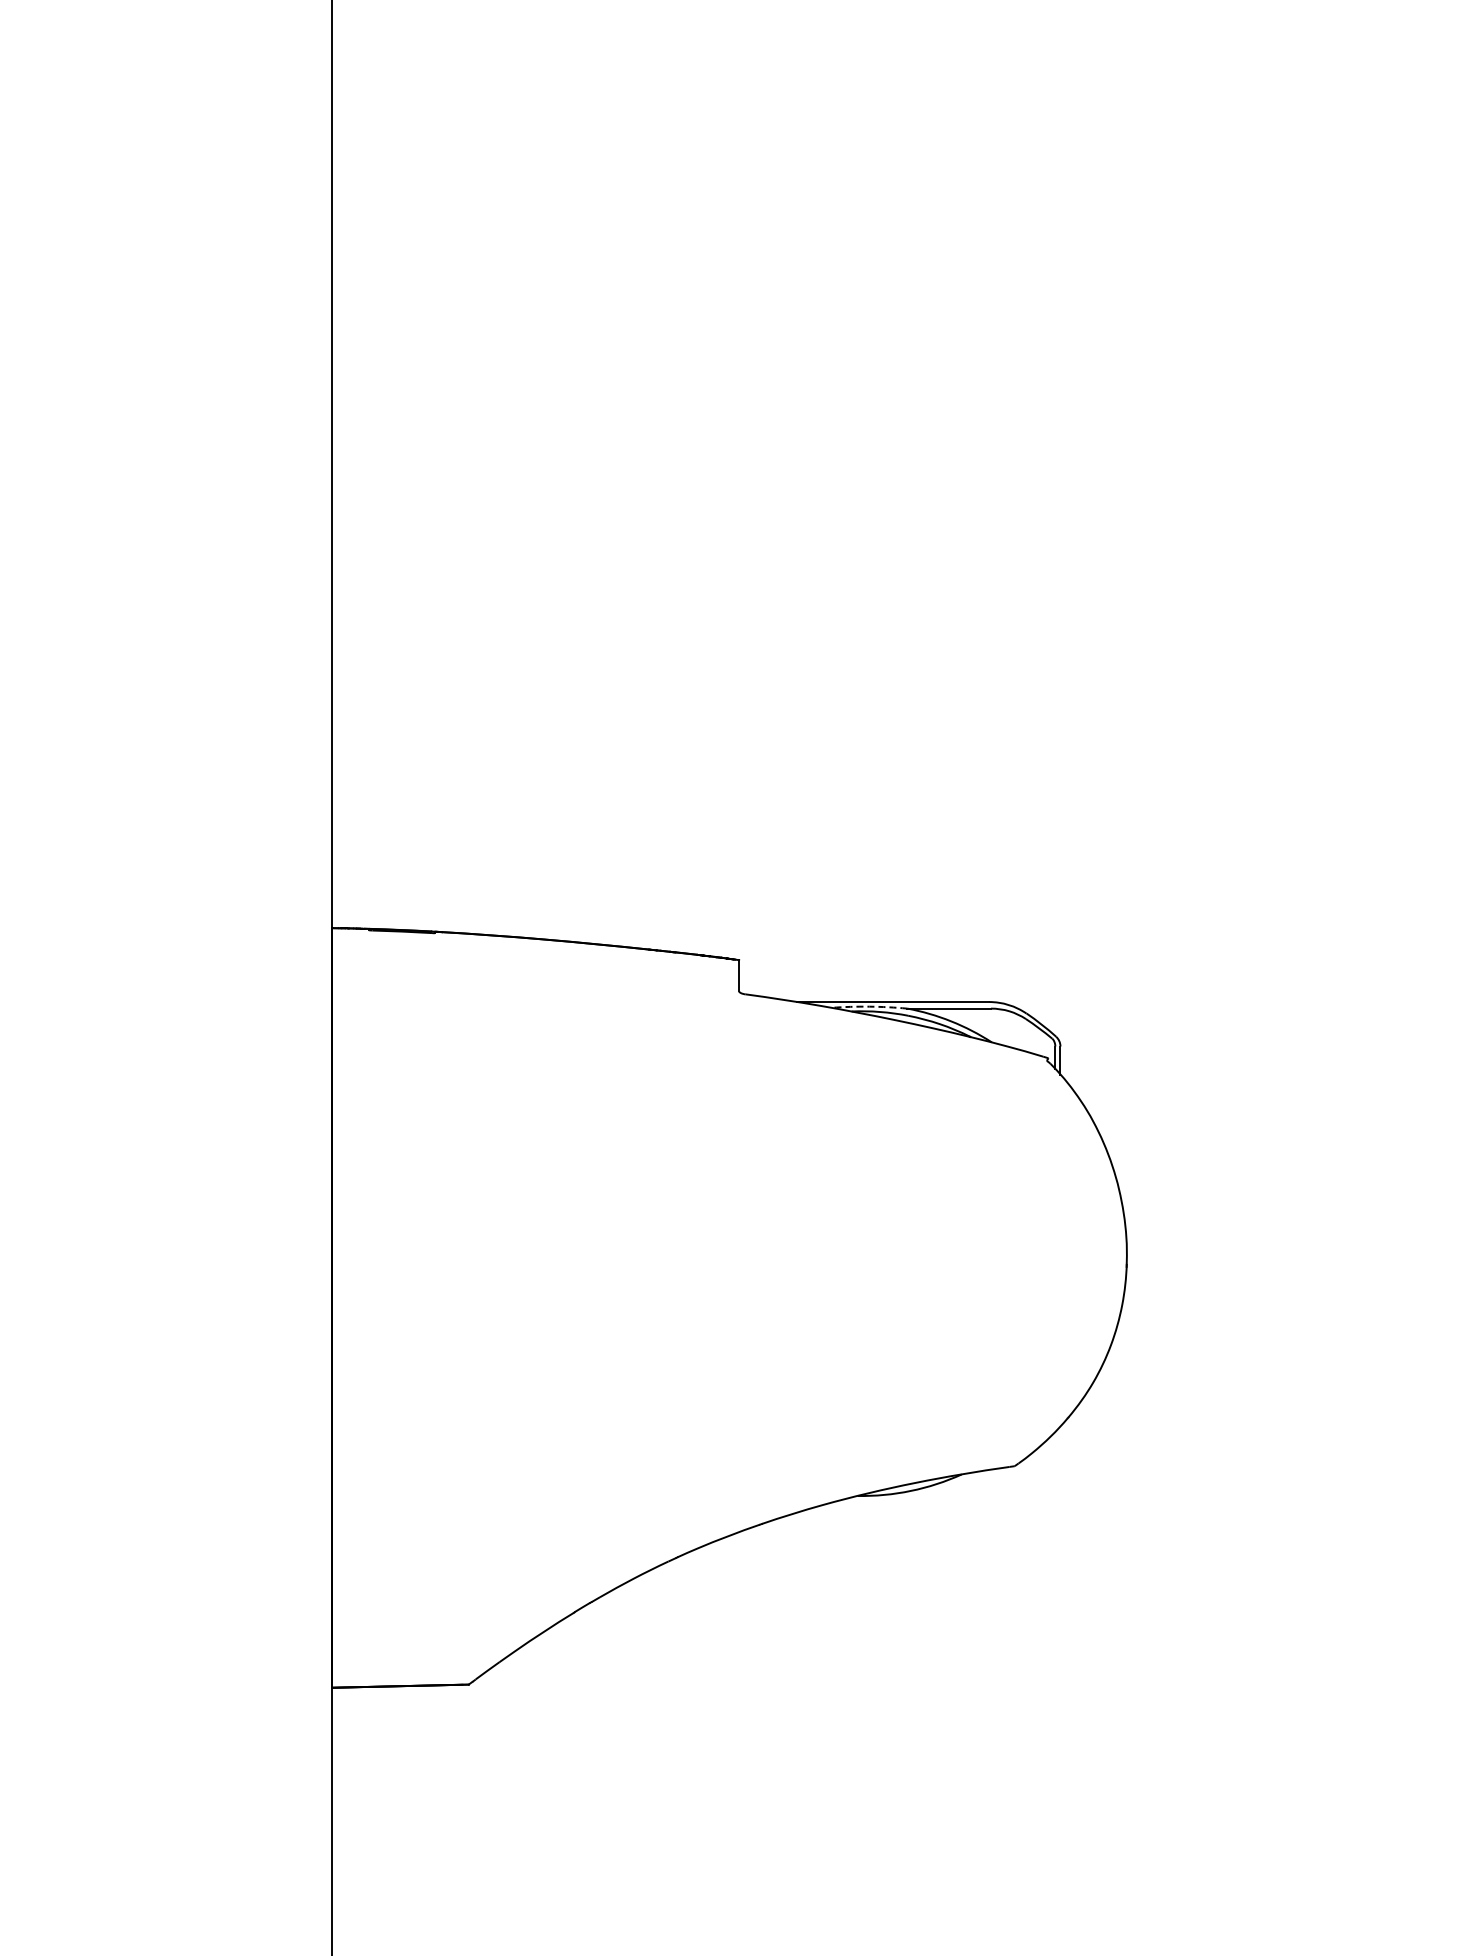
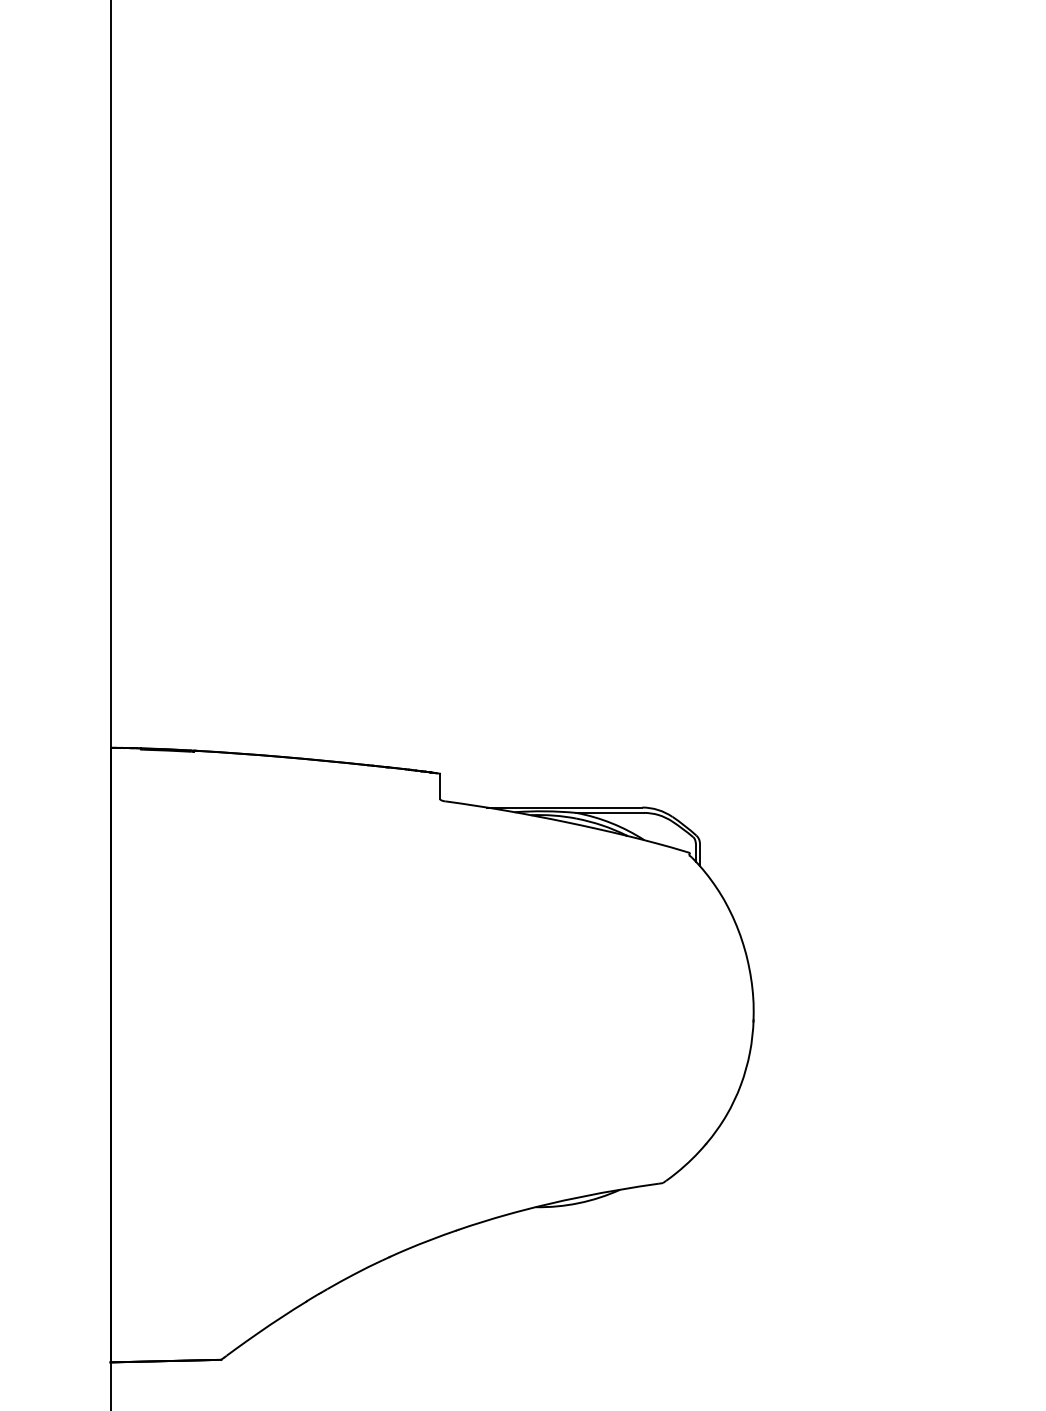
arc: (869, 1006) -> (545, 811), dashed -> solid

